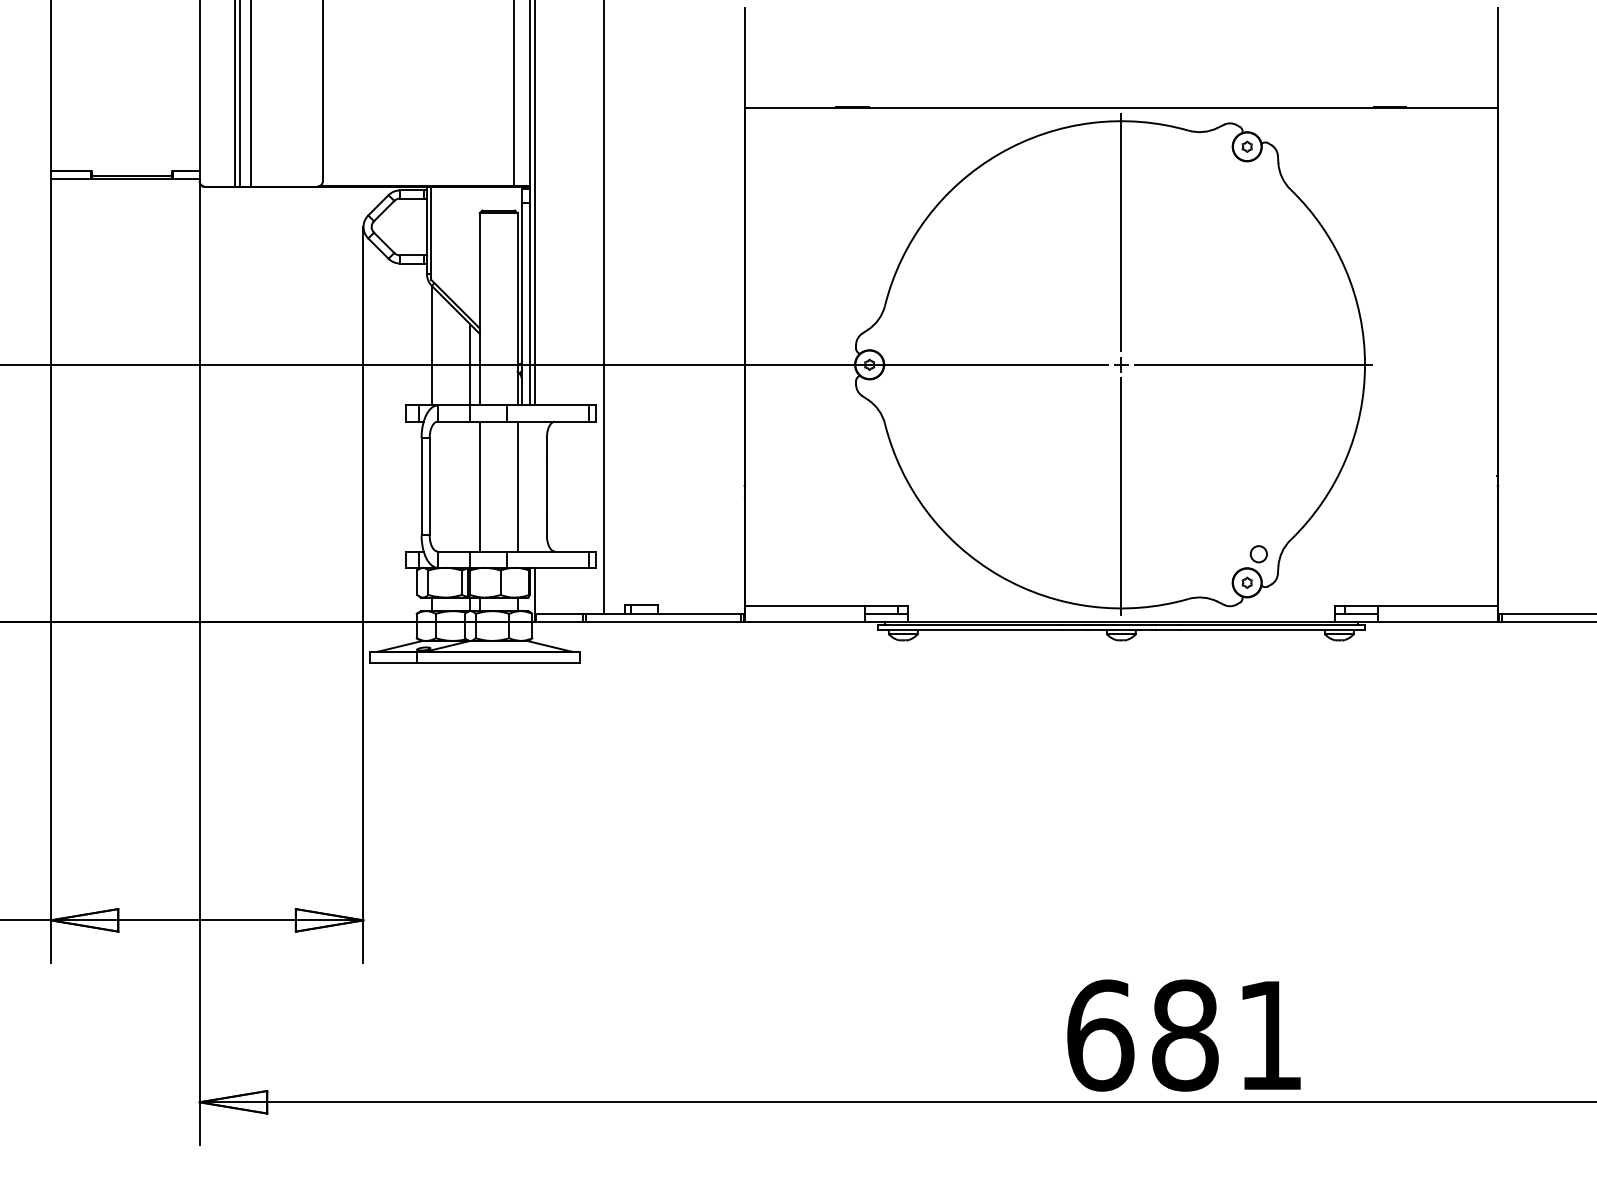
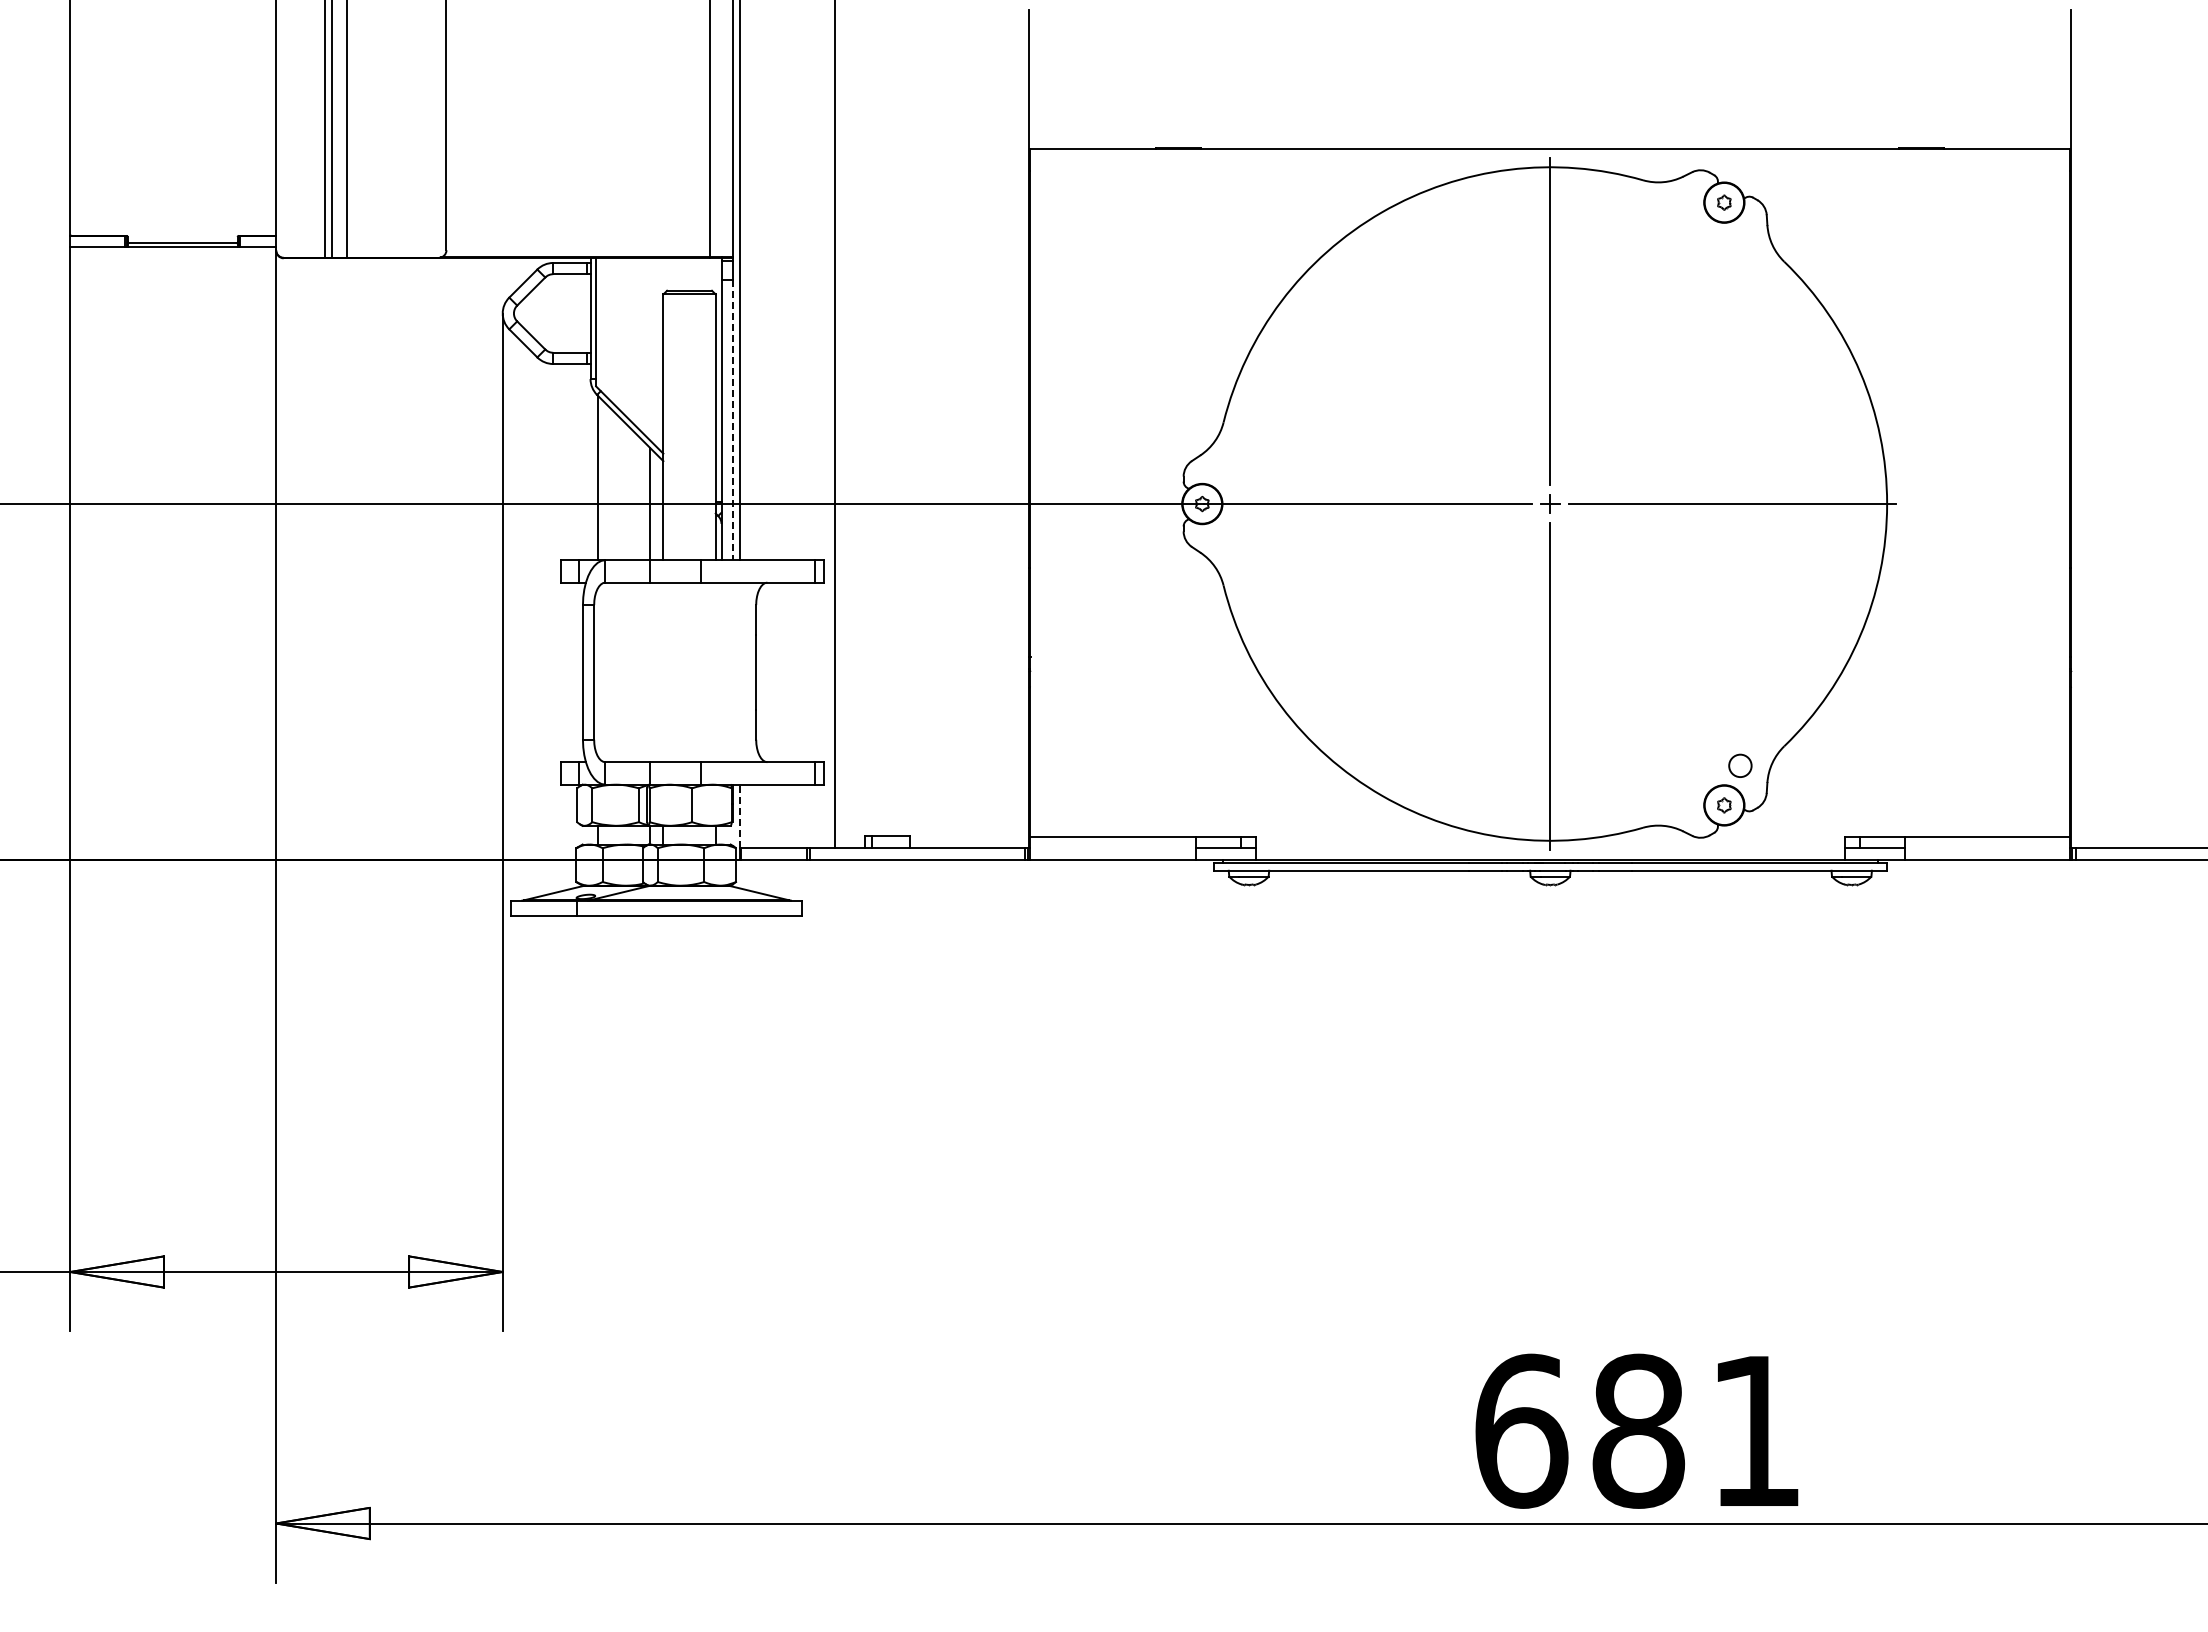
line: (529, 304) -> (732, 420), solid -> dashed
line: (479, 486) -> (663, 672), removed
line: (517, 486) -> (715, 672), removed
line: (535, 590) -> (740, 816), solid -> dashed

